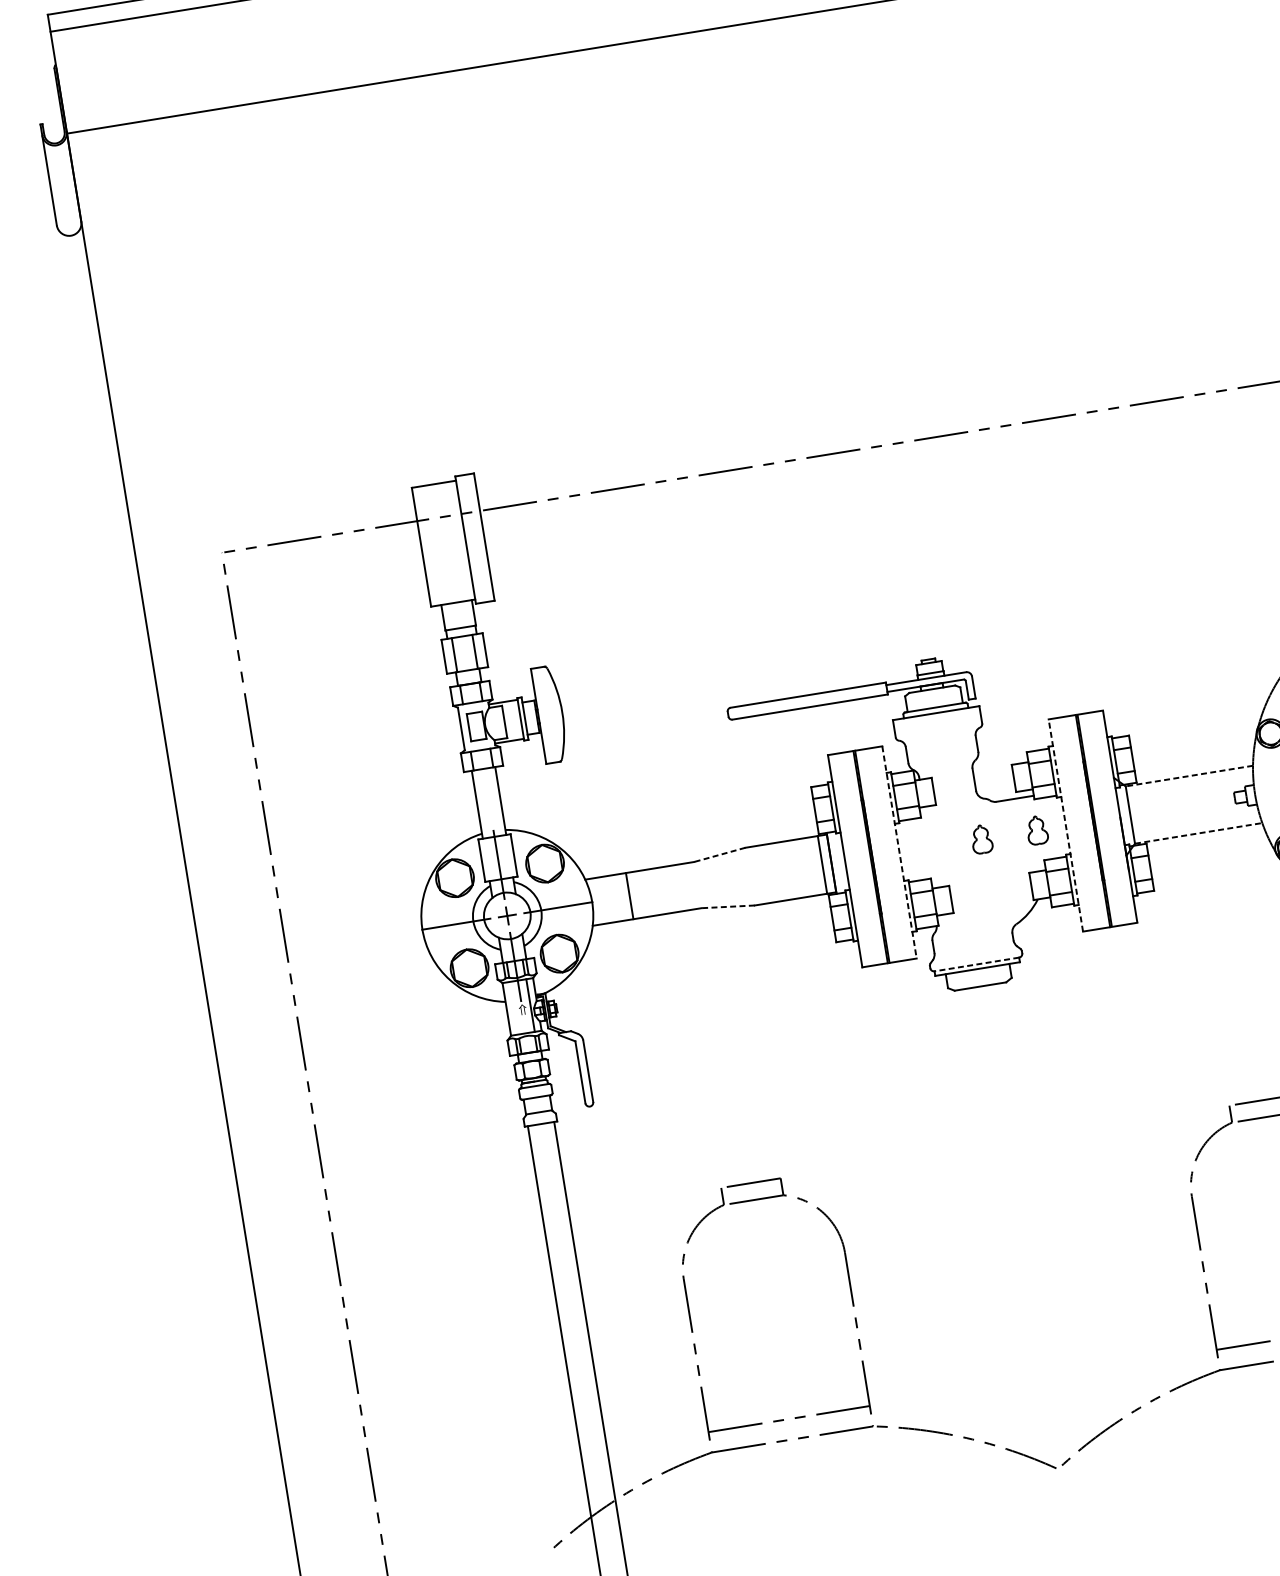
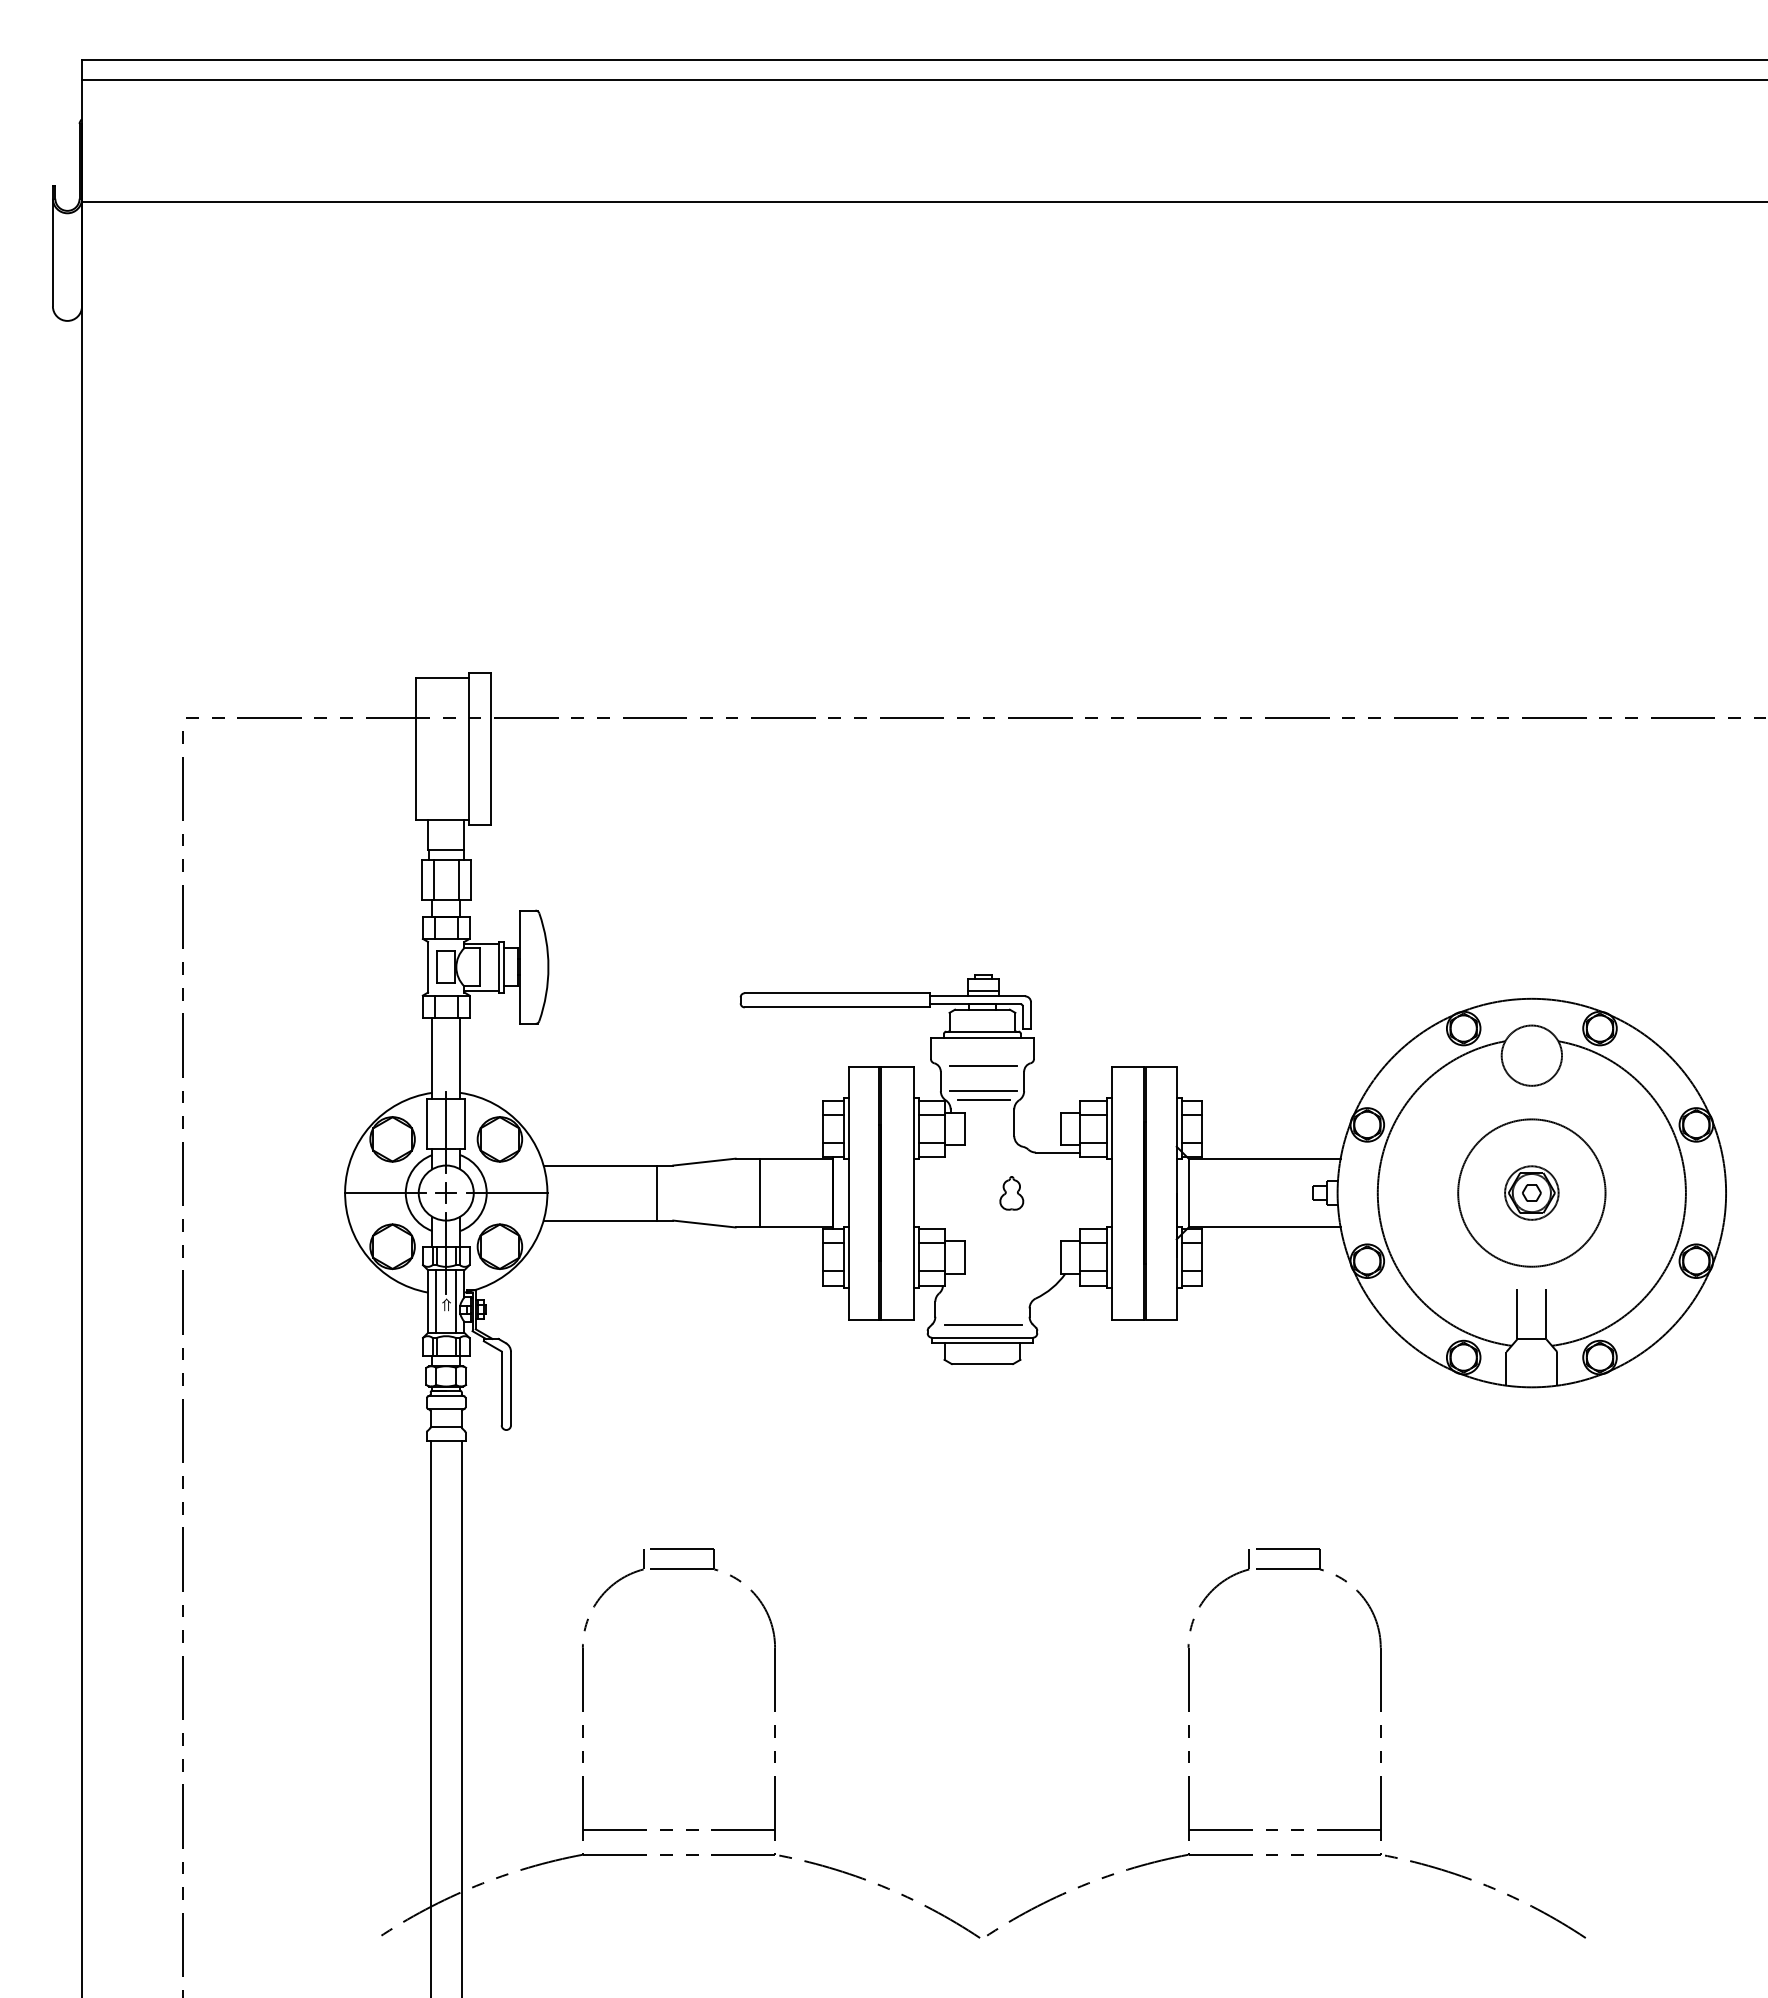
line: (940, 736) -> (983, 1066), added
line: (944, 757) -> (983, 1091), added
line: (945, 765) -> (983, 1100), added
line: (1189, 775) -> (1264, 1158), dashed -> solid
line: (1065, 825) -> (1111, 1192), dashed -> solid
part: (1036, 830) -> (1077, 1193), removed
line: (1198, 833) -> (1264, 1227), dashed -> solid
line: (899, 852) -> (913, 1193), dashed -> solid
line: (719, 855) -> (703, 1162), dashed -> solid
line: (822, 864) -> (759, 1192), moved
line: (629, 895) -> (657, 1192), moved
line: (727, 906) -> (703, 1223), dashed -> solid
line: (975, 953) -> (983, 1324), added
line: (976, 964) -> (981, 1337), dashed -> solid
line: (513, 1008) -> (436, 1301), added

